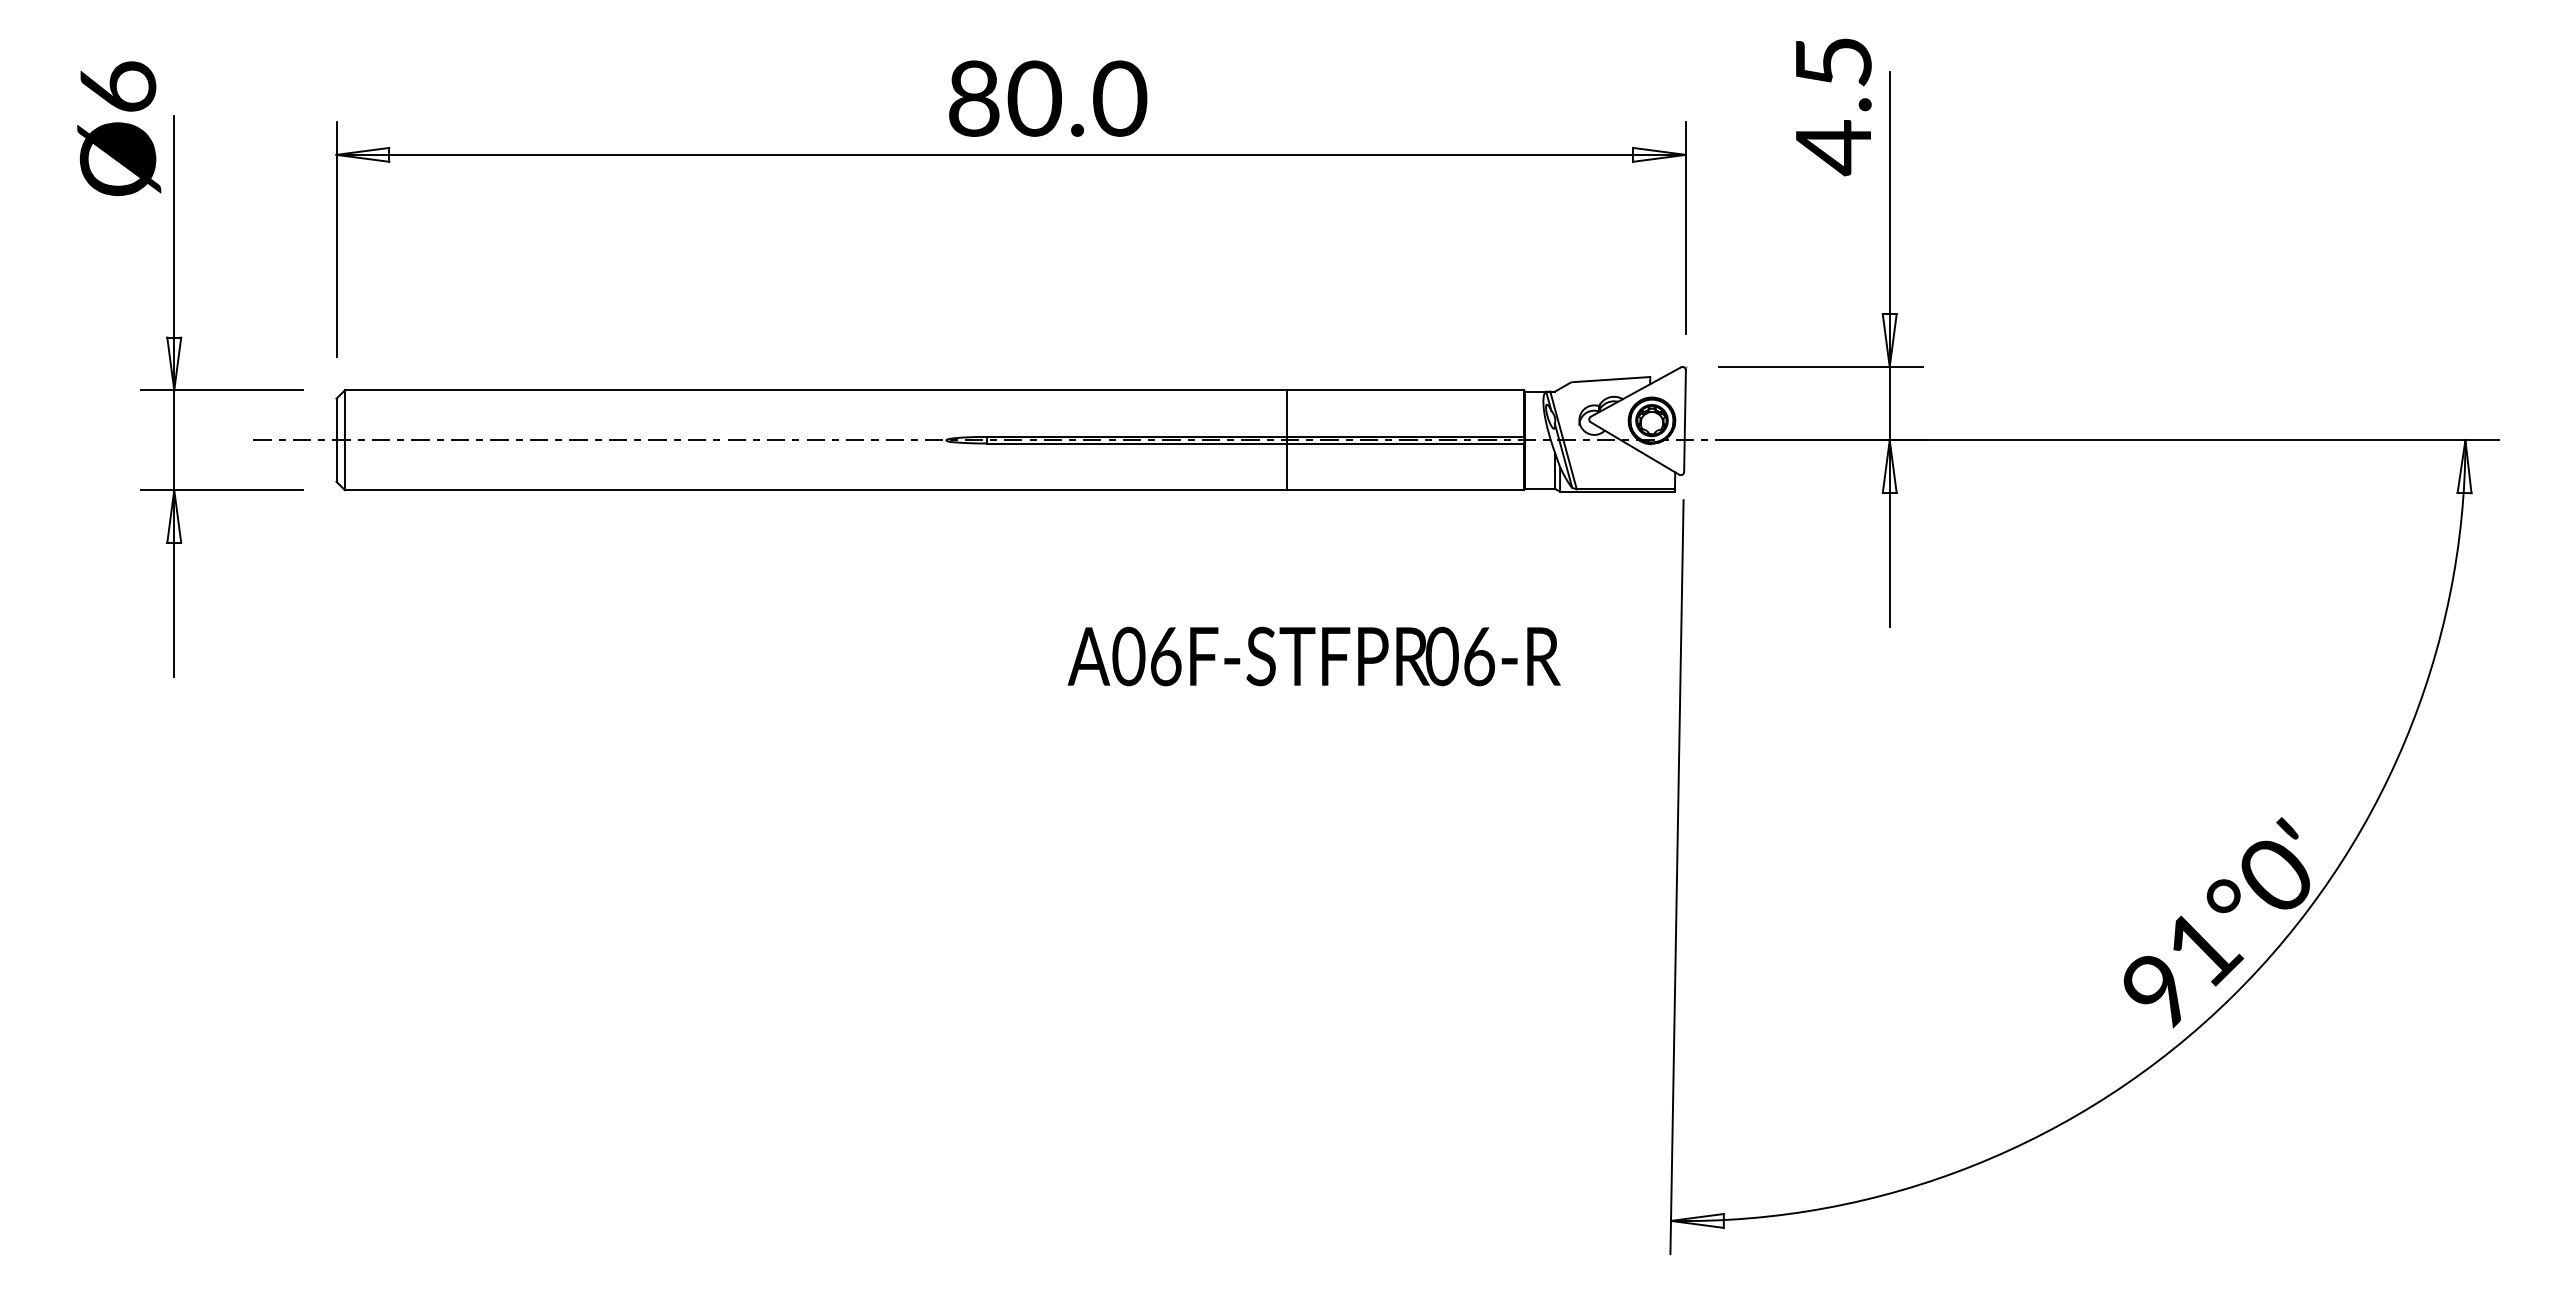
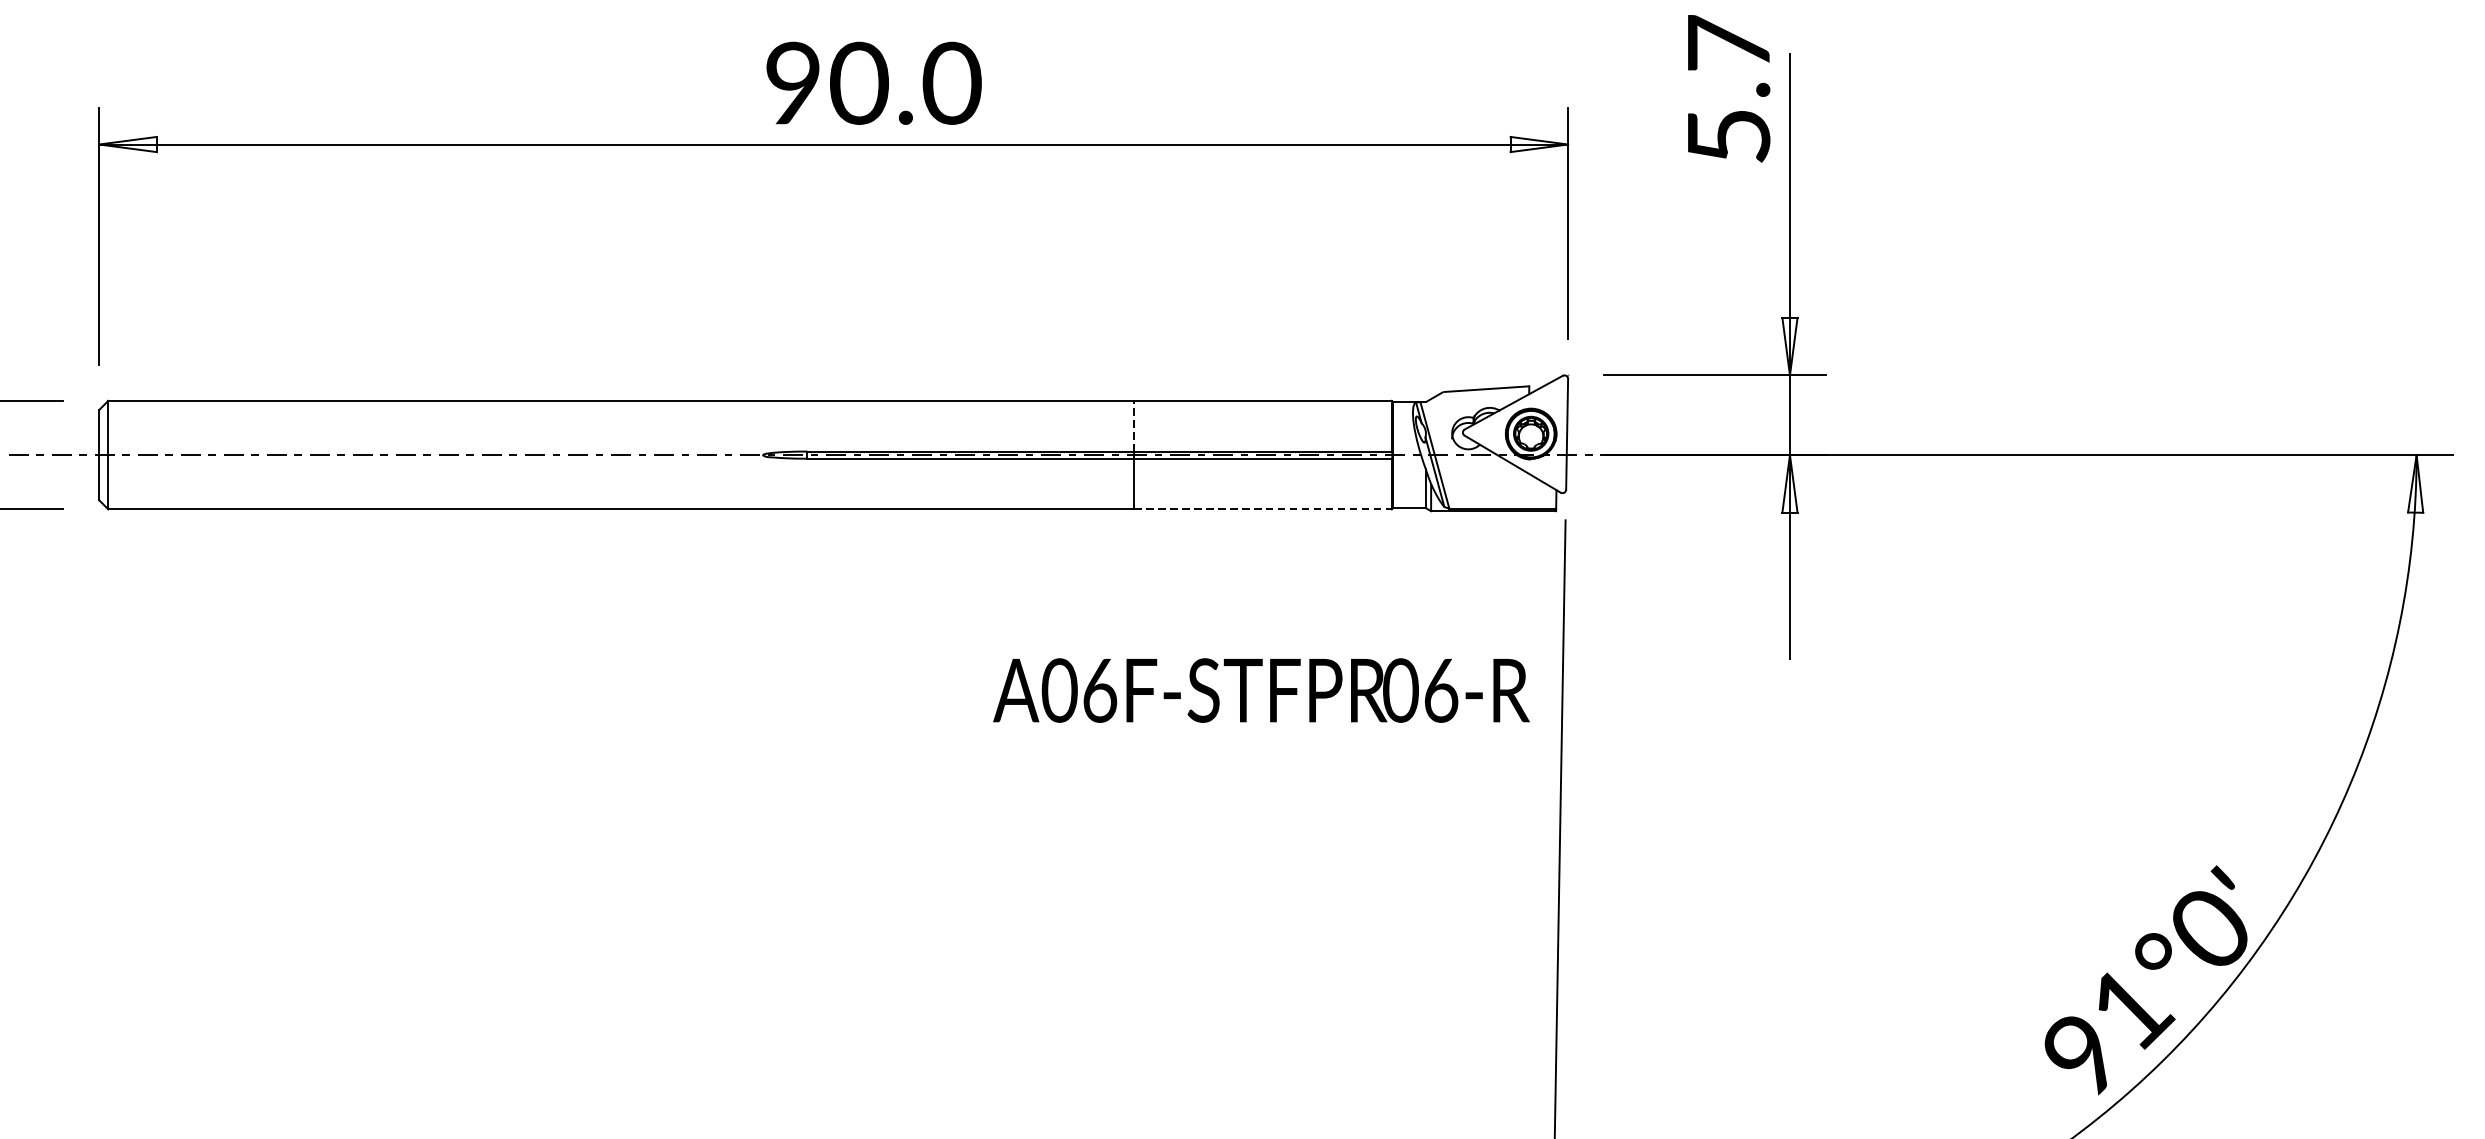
text: (974, 99) -> (793, 84), 80.0 -> 90.0
text: (1833, 106) -> (1728, 91), 4.5 -> 5.7
line: (1287, 413) -> (1134, 426), solid -> dashed
line: (1406, 490) -> (1263, 509), solid -> dashed
text: (1313, 656) -> (1260, 690), moved

